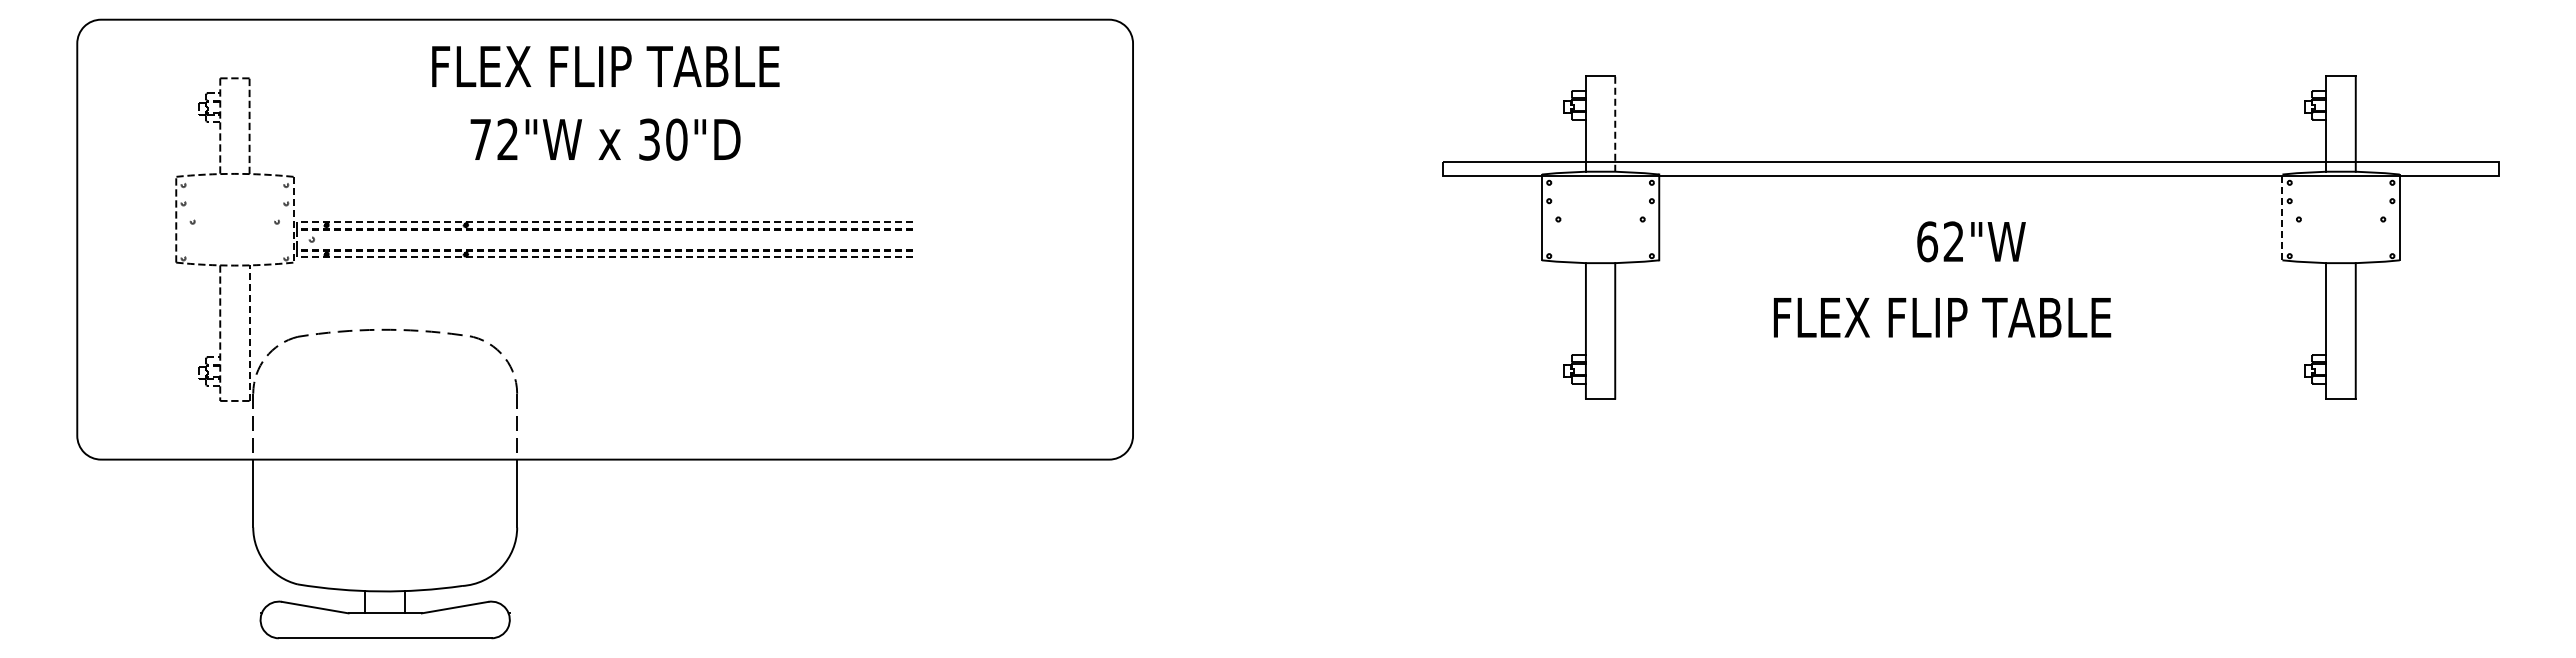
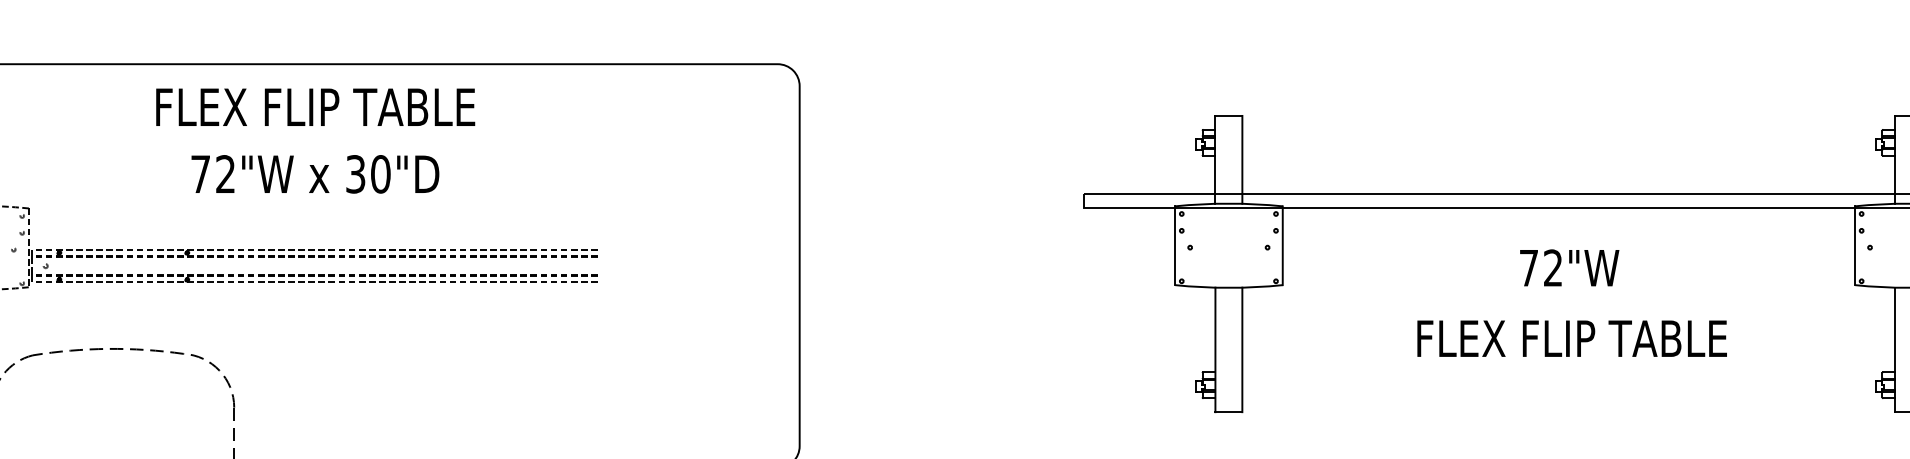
line: (1615, 123) -> (1242, 159), dashed -> solid
line: (2282, 217) -> (1854, 245), dashed -> solid
text: (1927, 241) -> (1529, 267), 62"W -> 72"W
text: (1942, 317) -> (1572, 338), moved

